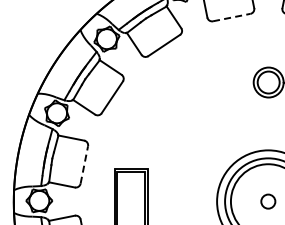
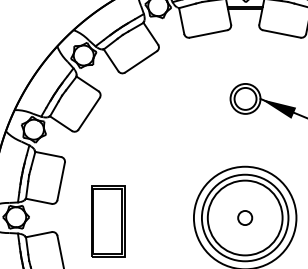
line: (232, 17) -> (209, 33), dashed -> solid
line: (84, 164) -> (61, 180), dashed -> solid

